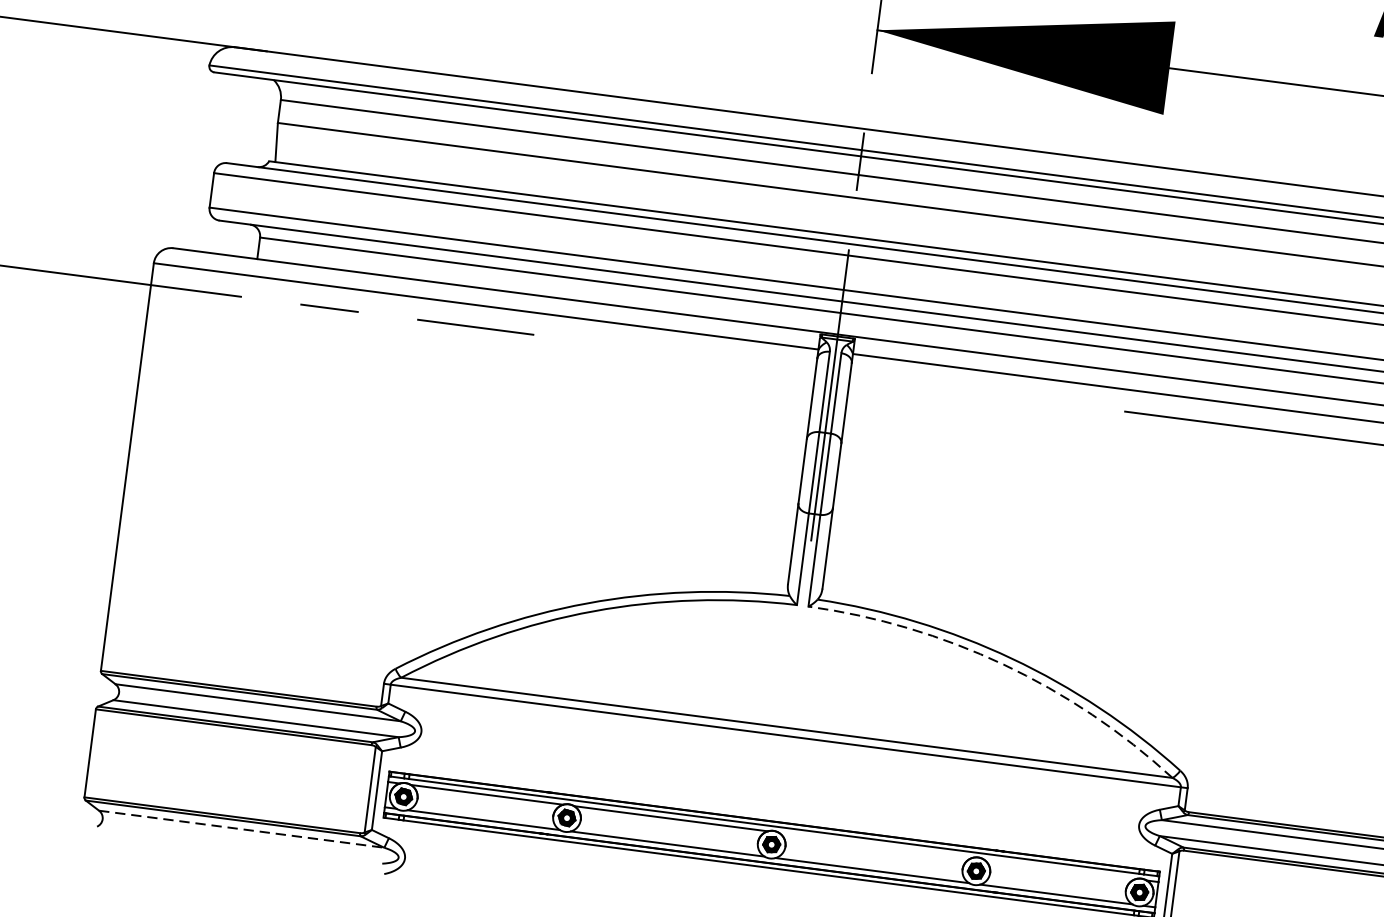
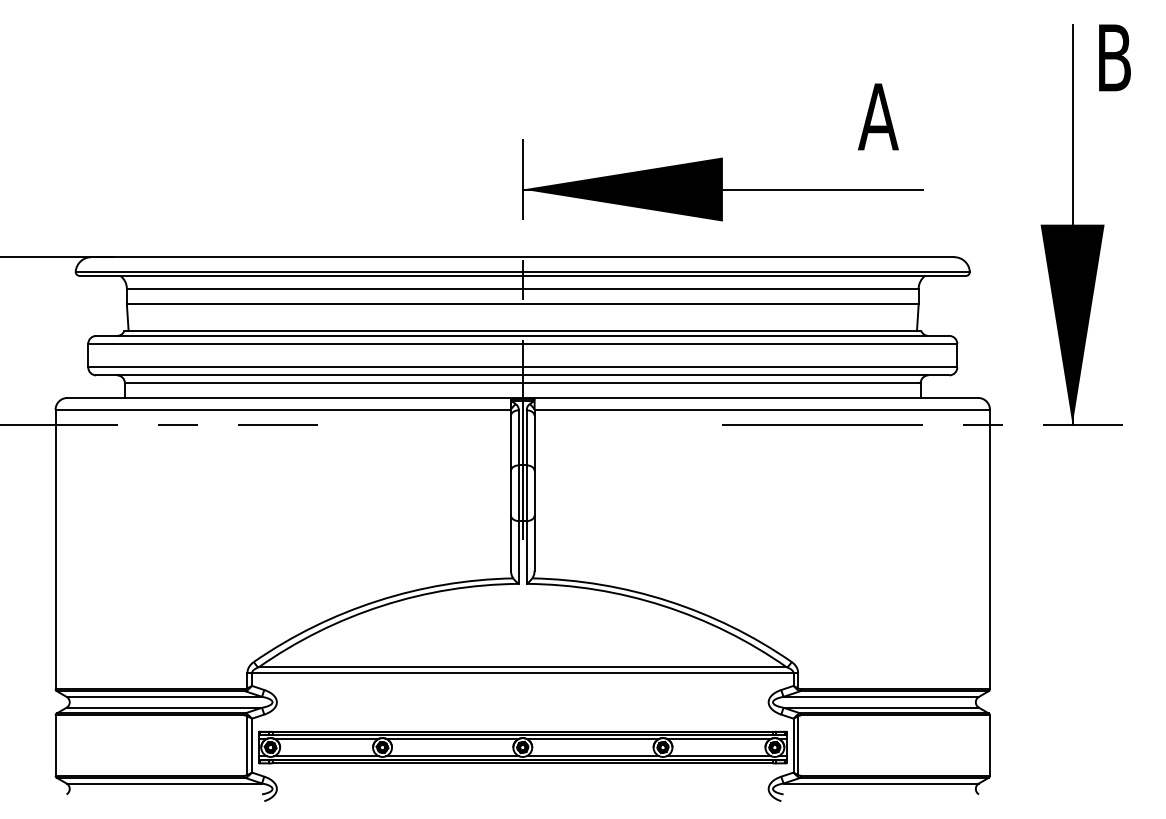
arc: (1003, 664) -> (663, 605), dashed -> solid
line: (241, 829) -> (164, 783), dashed -> solid
line: (875, 844) -> (592, 738), added
line: (1059, 868) -> (718, 738), added

